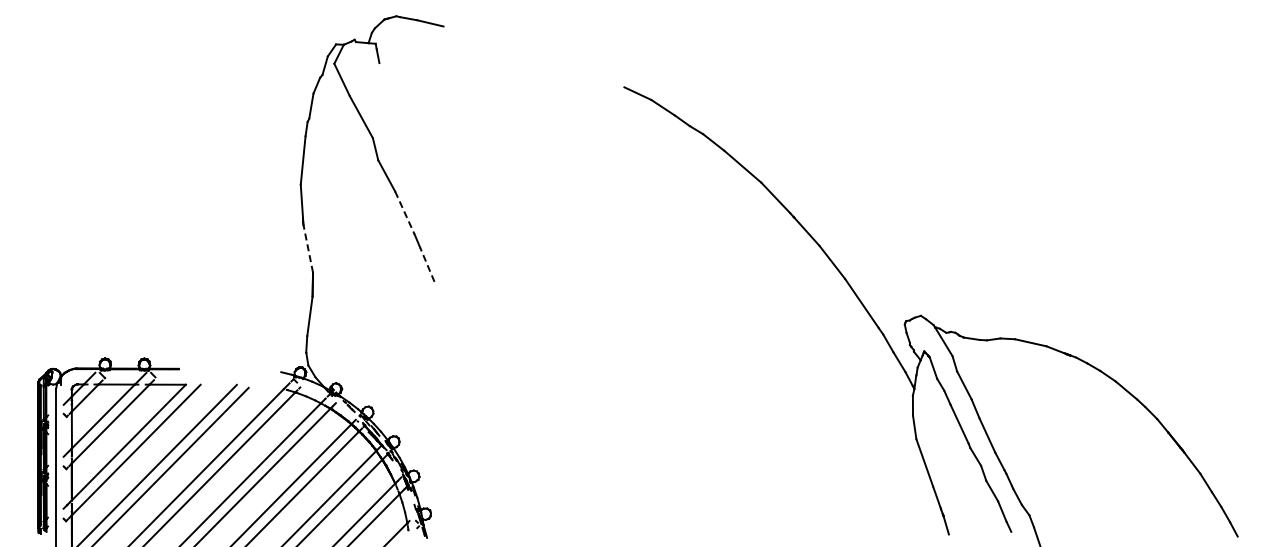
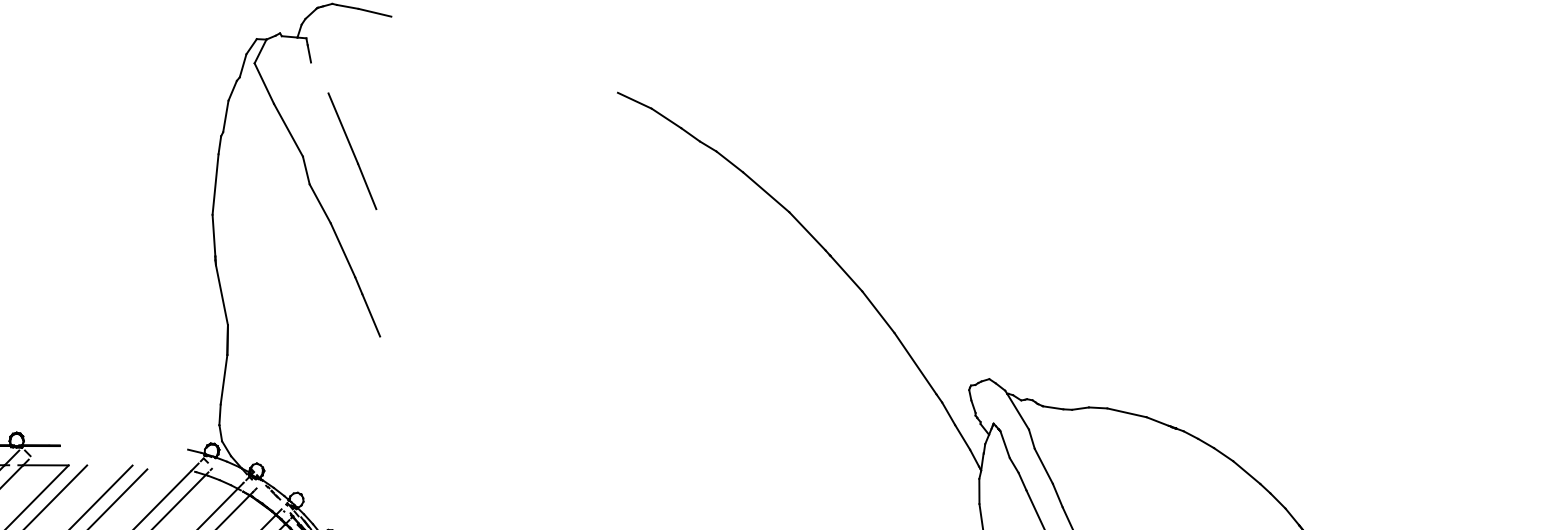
line: (412, 133) -> (352, 150), added
line: (404, 212) -> (342, 249), dashed -> solid
line: (308, 248) -> (222, 294), dashed -> solid
line: (427, 264) -> (371, 314), dashed -> solid

